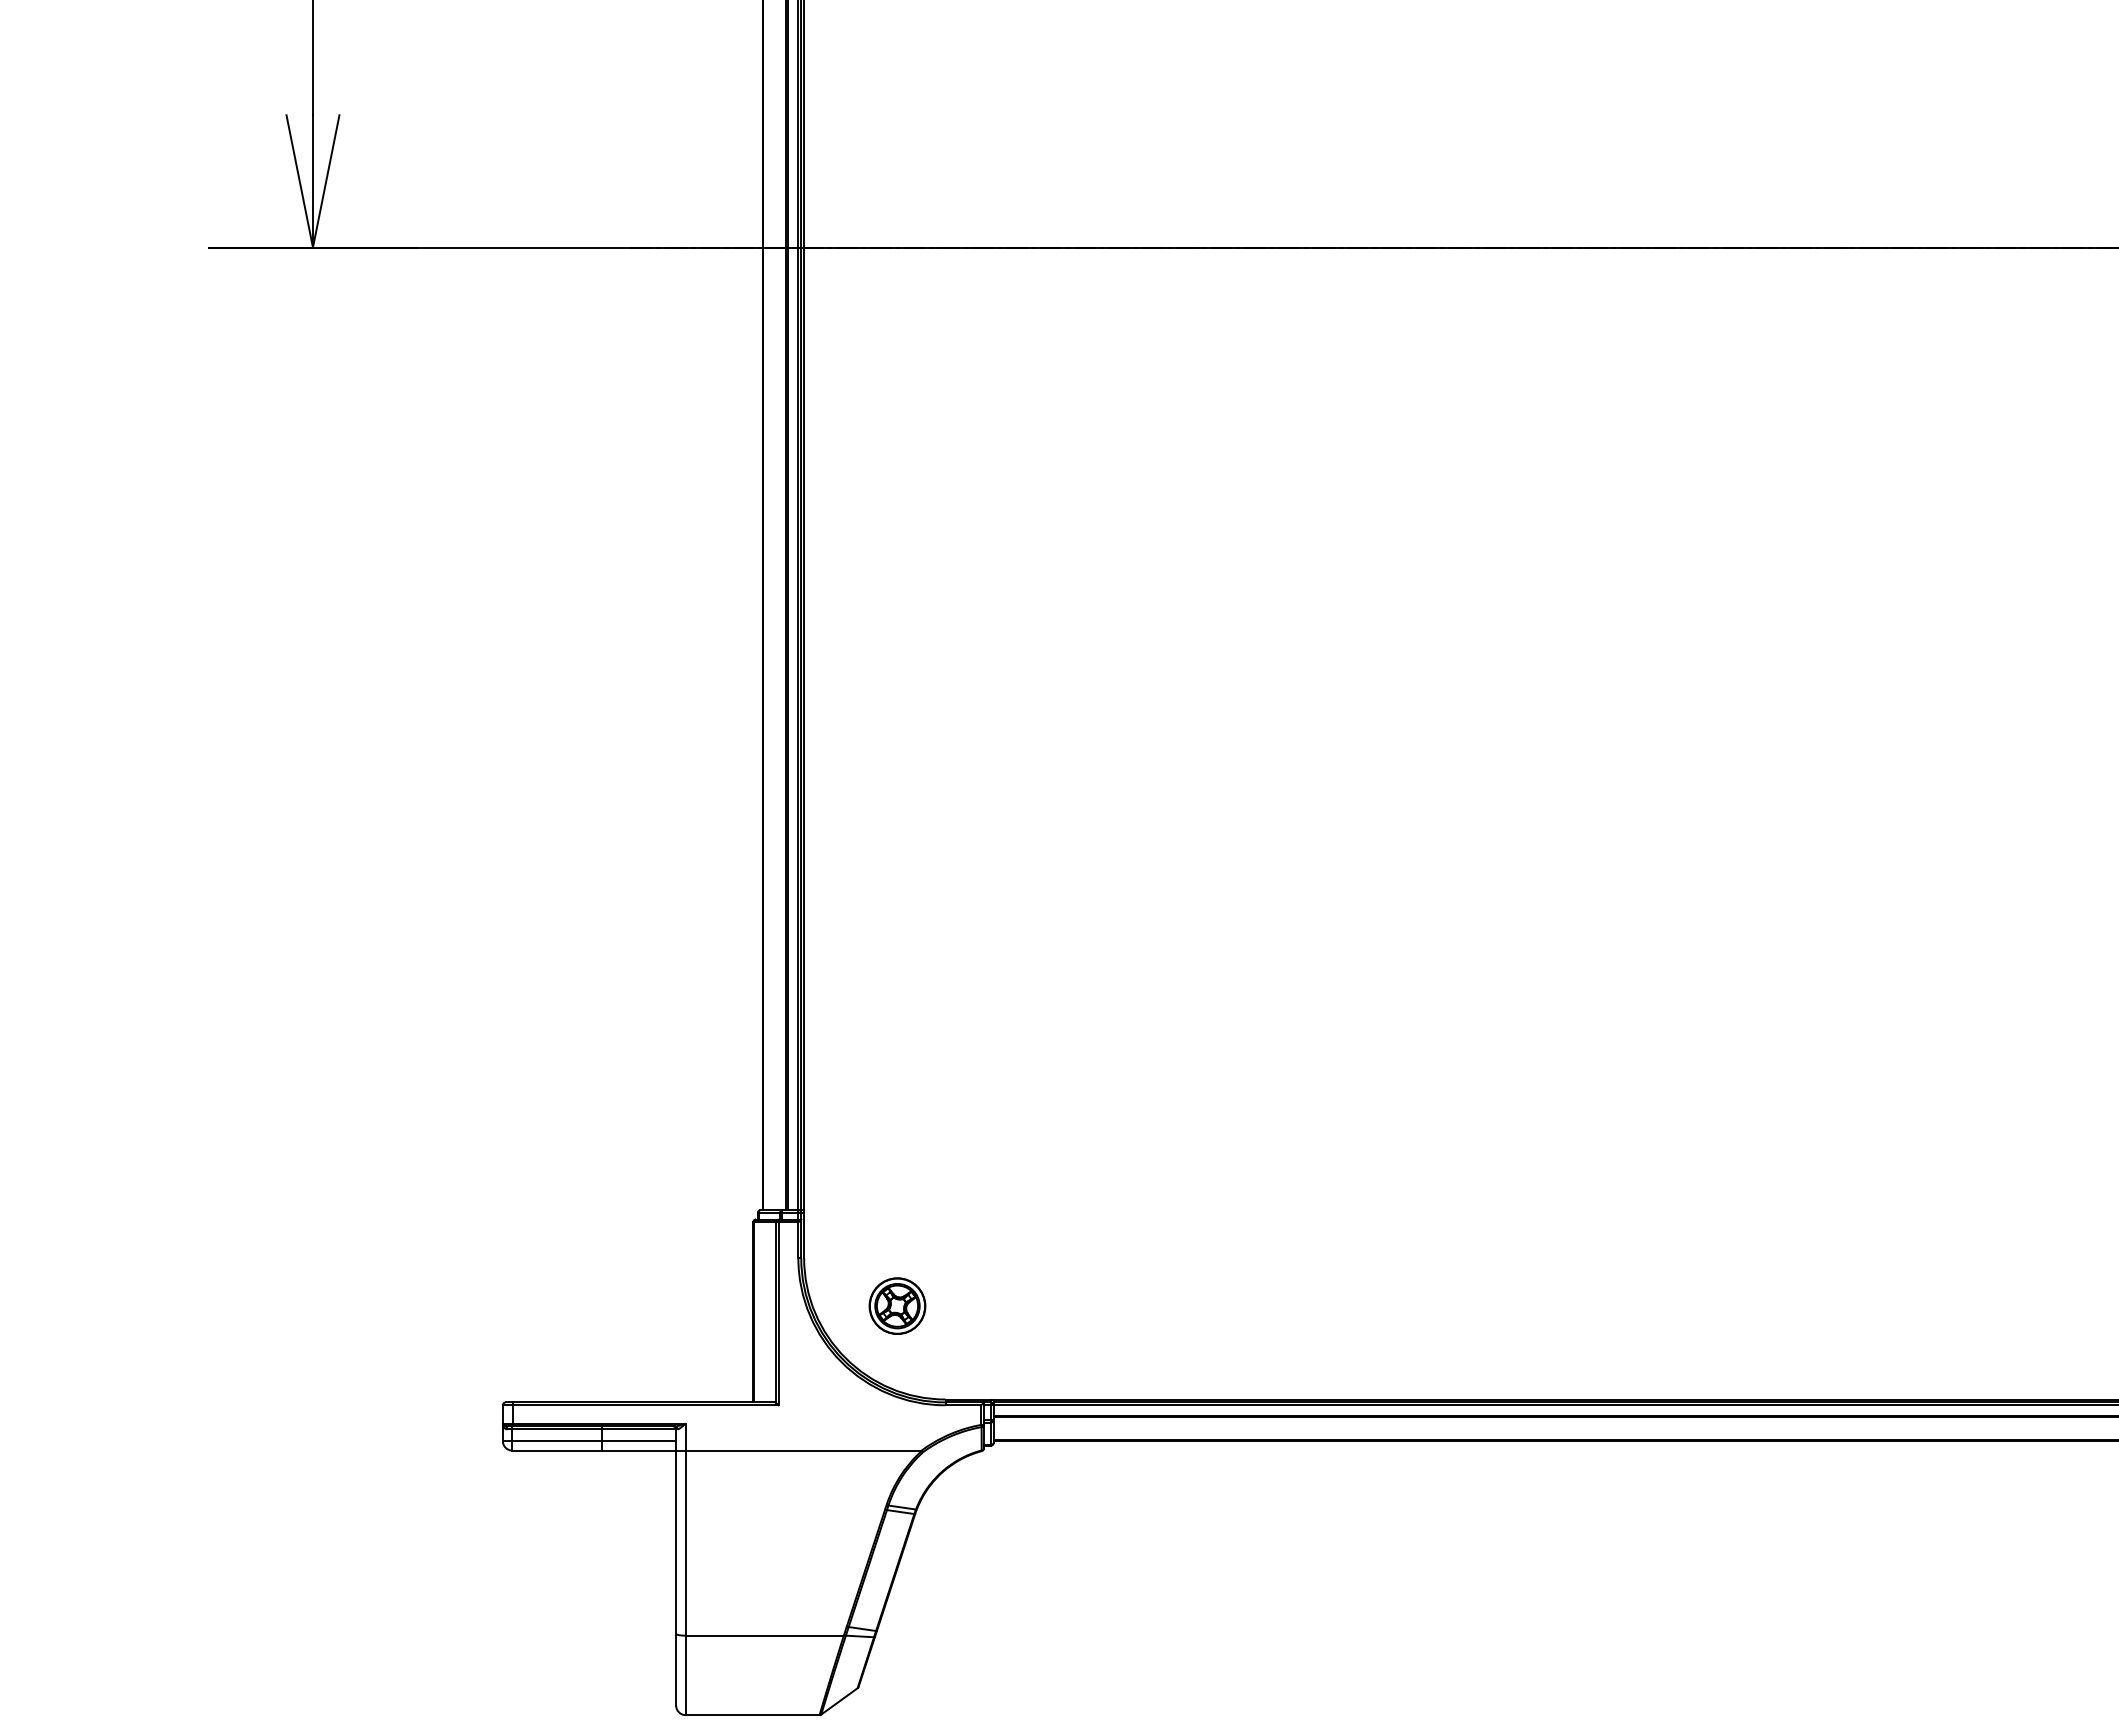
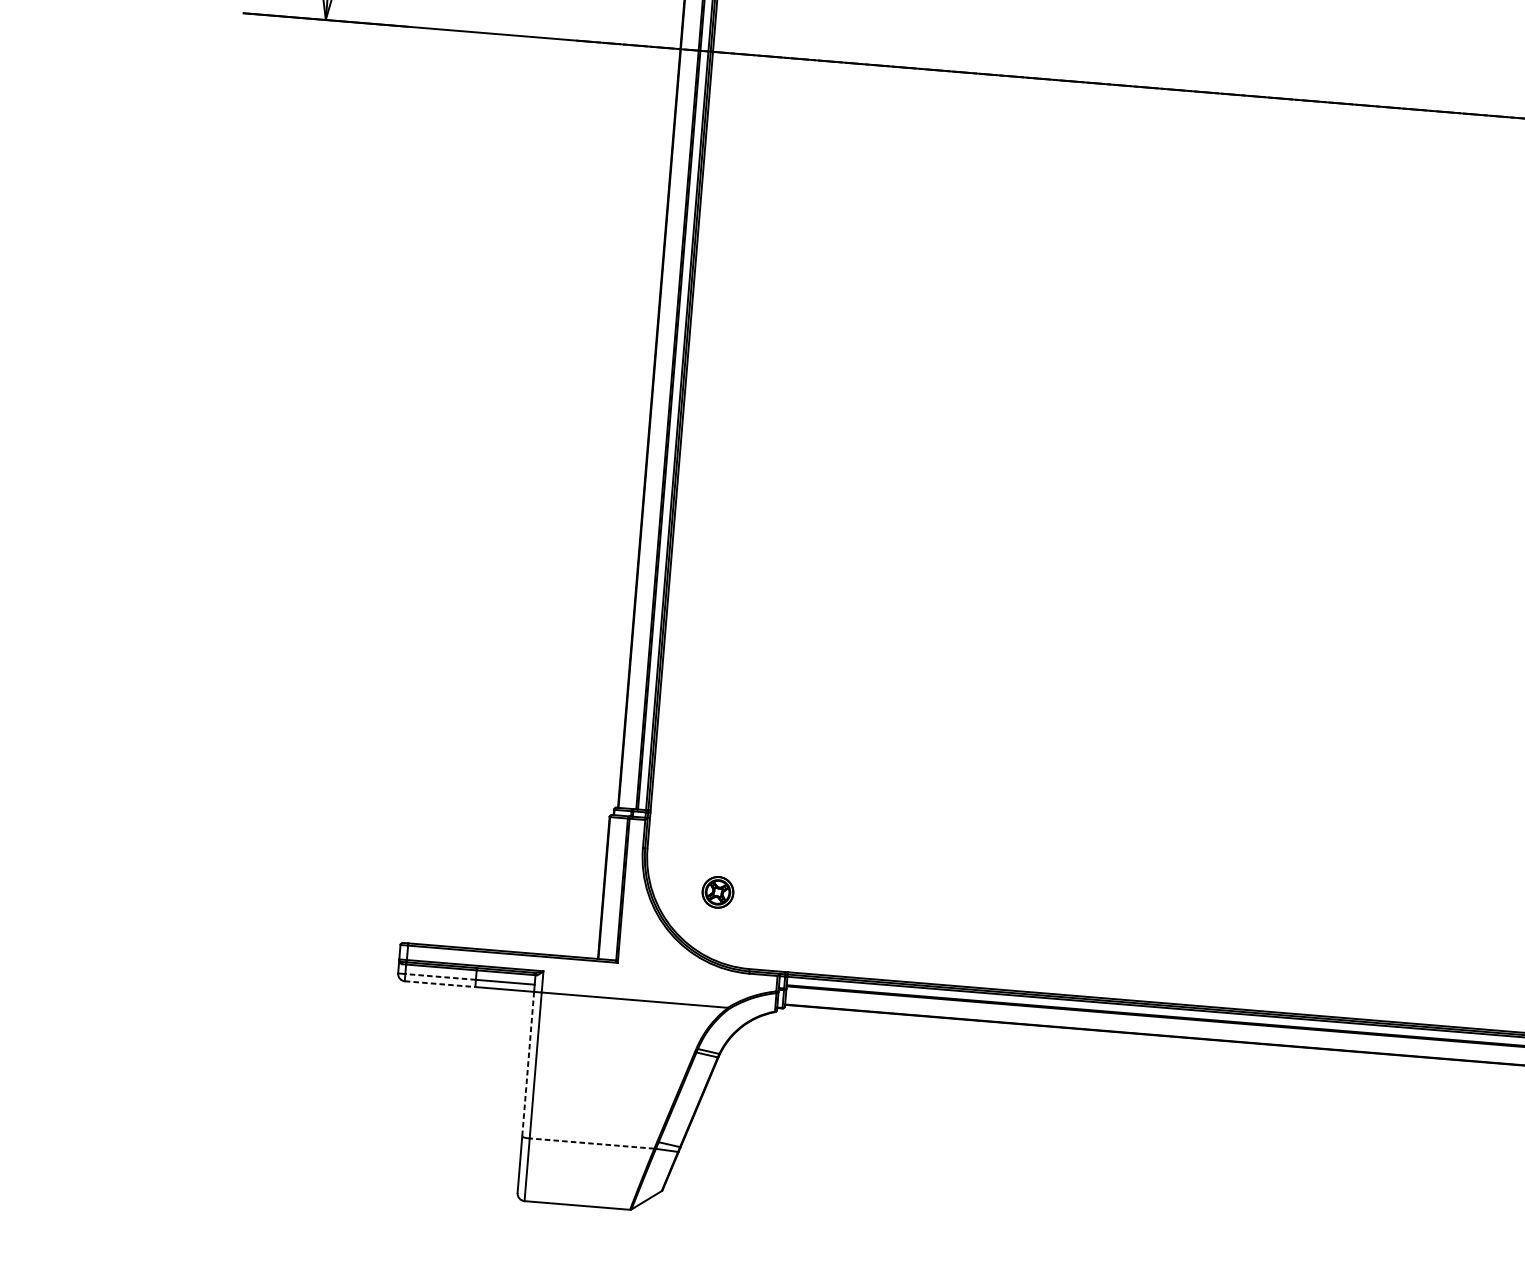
part: (897, 1305) -> (718, 891), size x0.7
line: (556, 1441) -> (440, 977), solid -> dashed
line: (556, 1450) -> (439, 984), solid -> dashed
line: (676, 1542) -> (528, 1064), solid -> dashed
line: (764, 1635) -> (591, 1143), solid -> dashed

